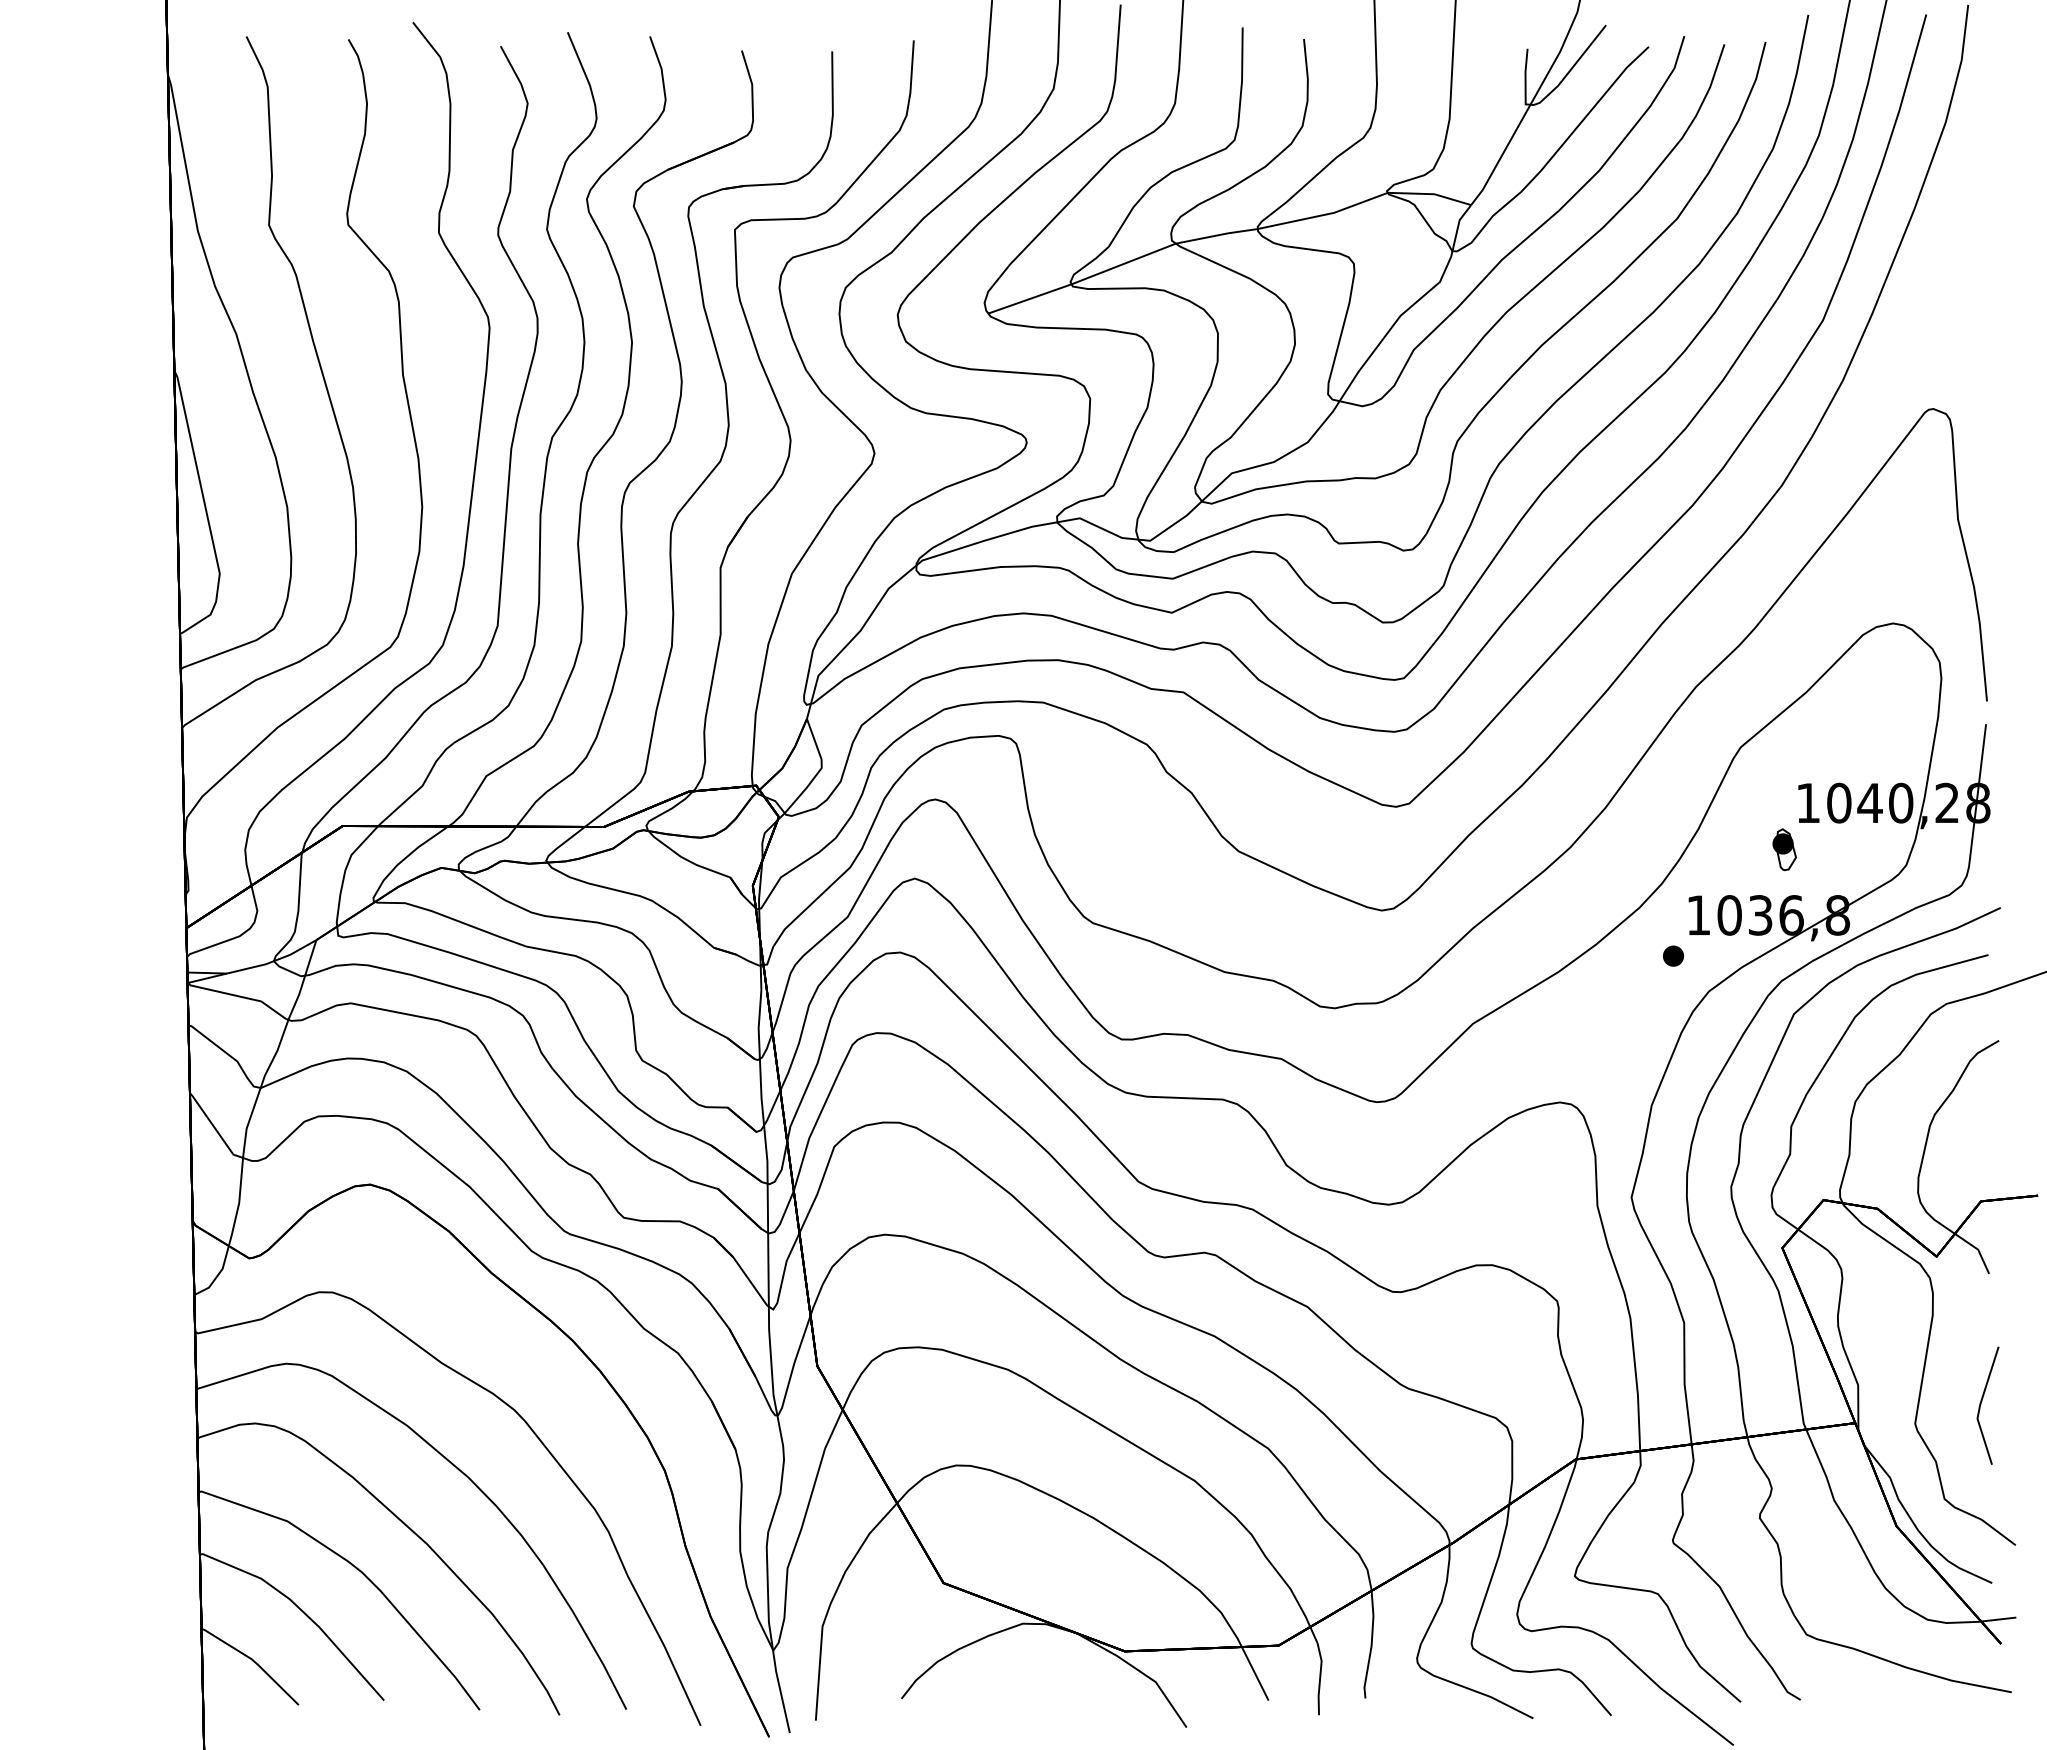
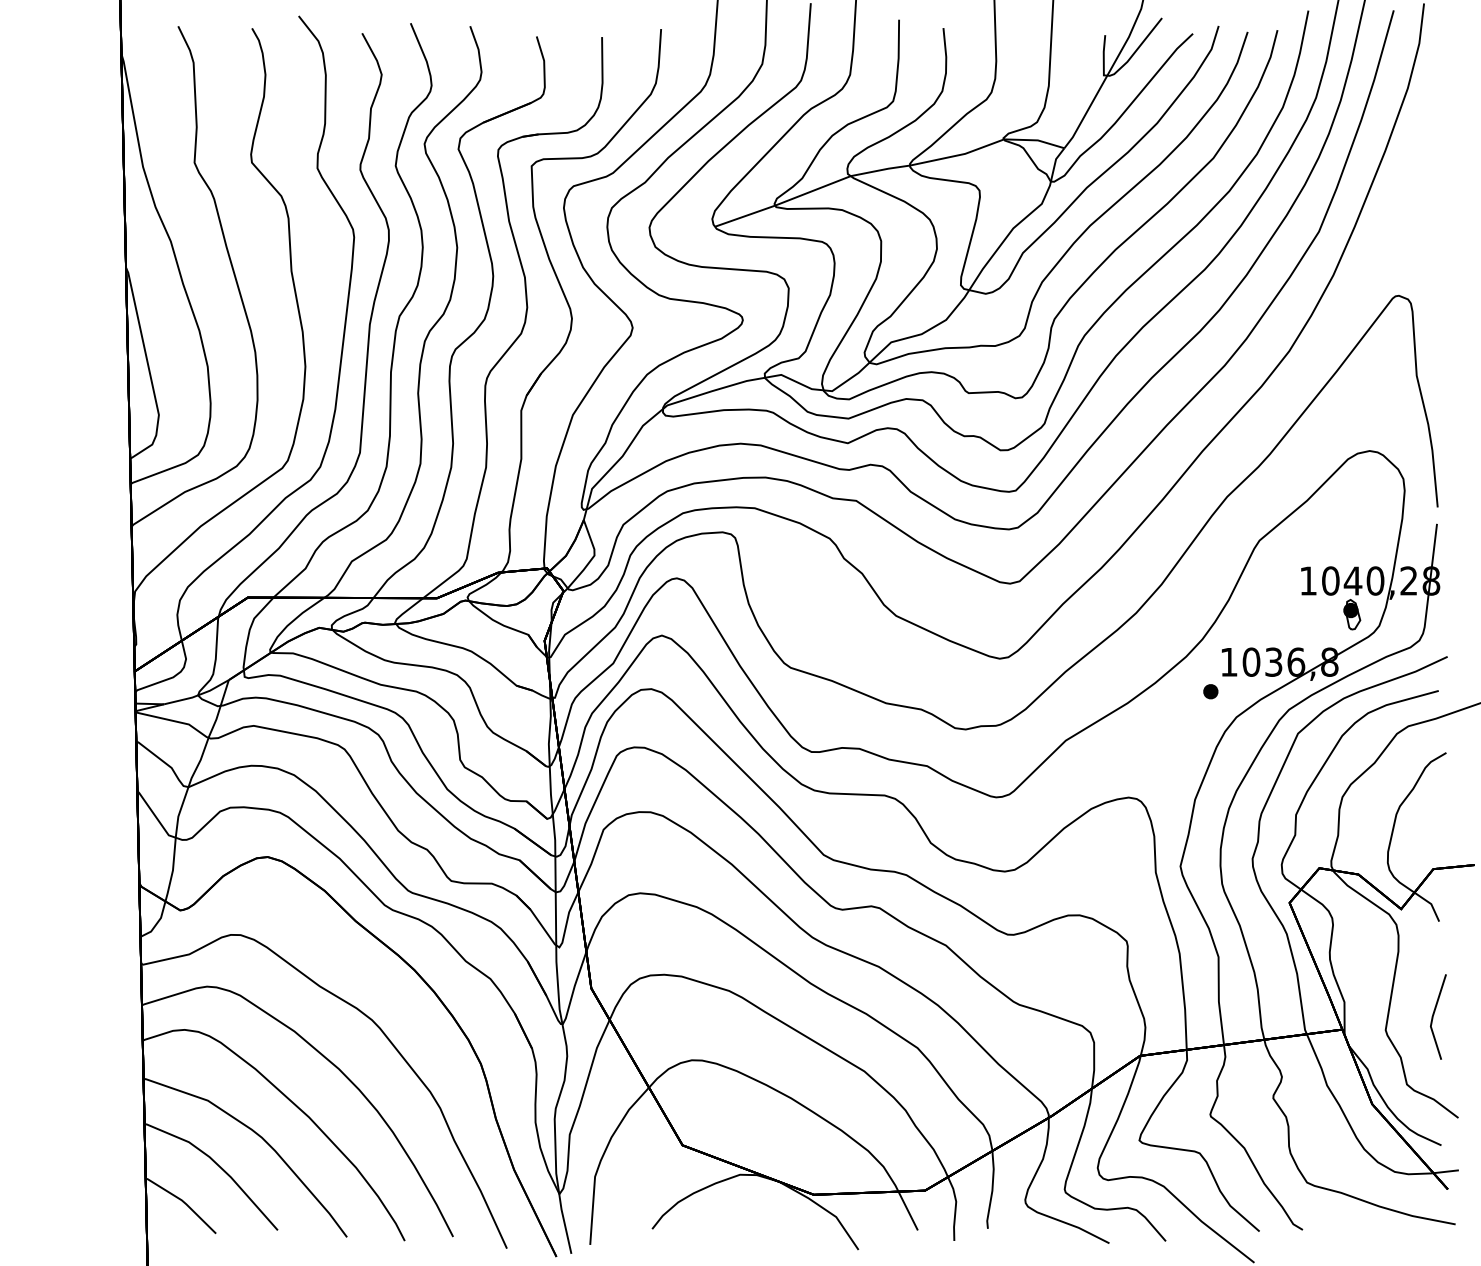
part: (1784, 849) -> (1351, 614), moved

